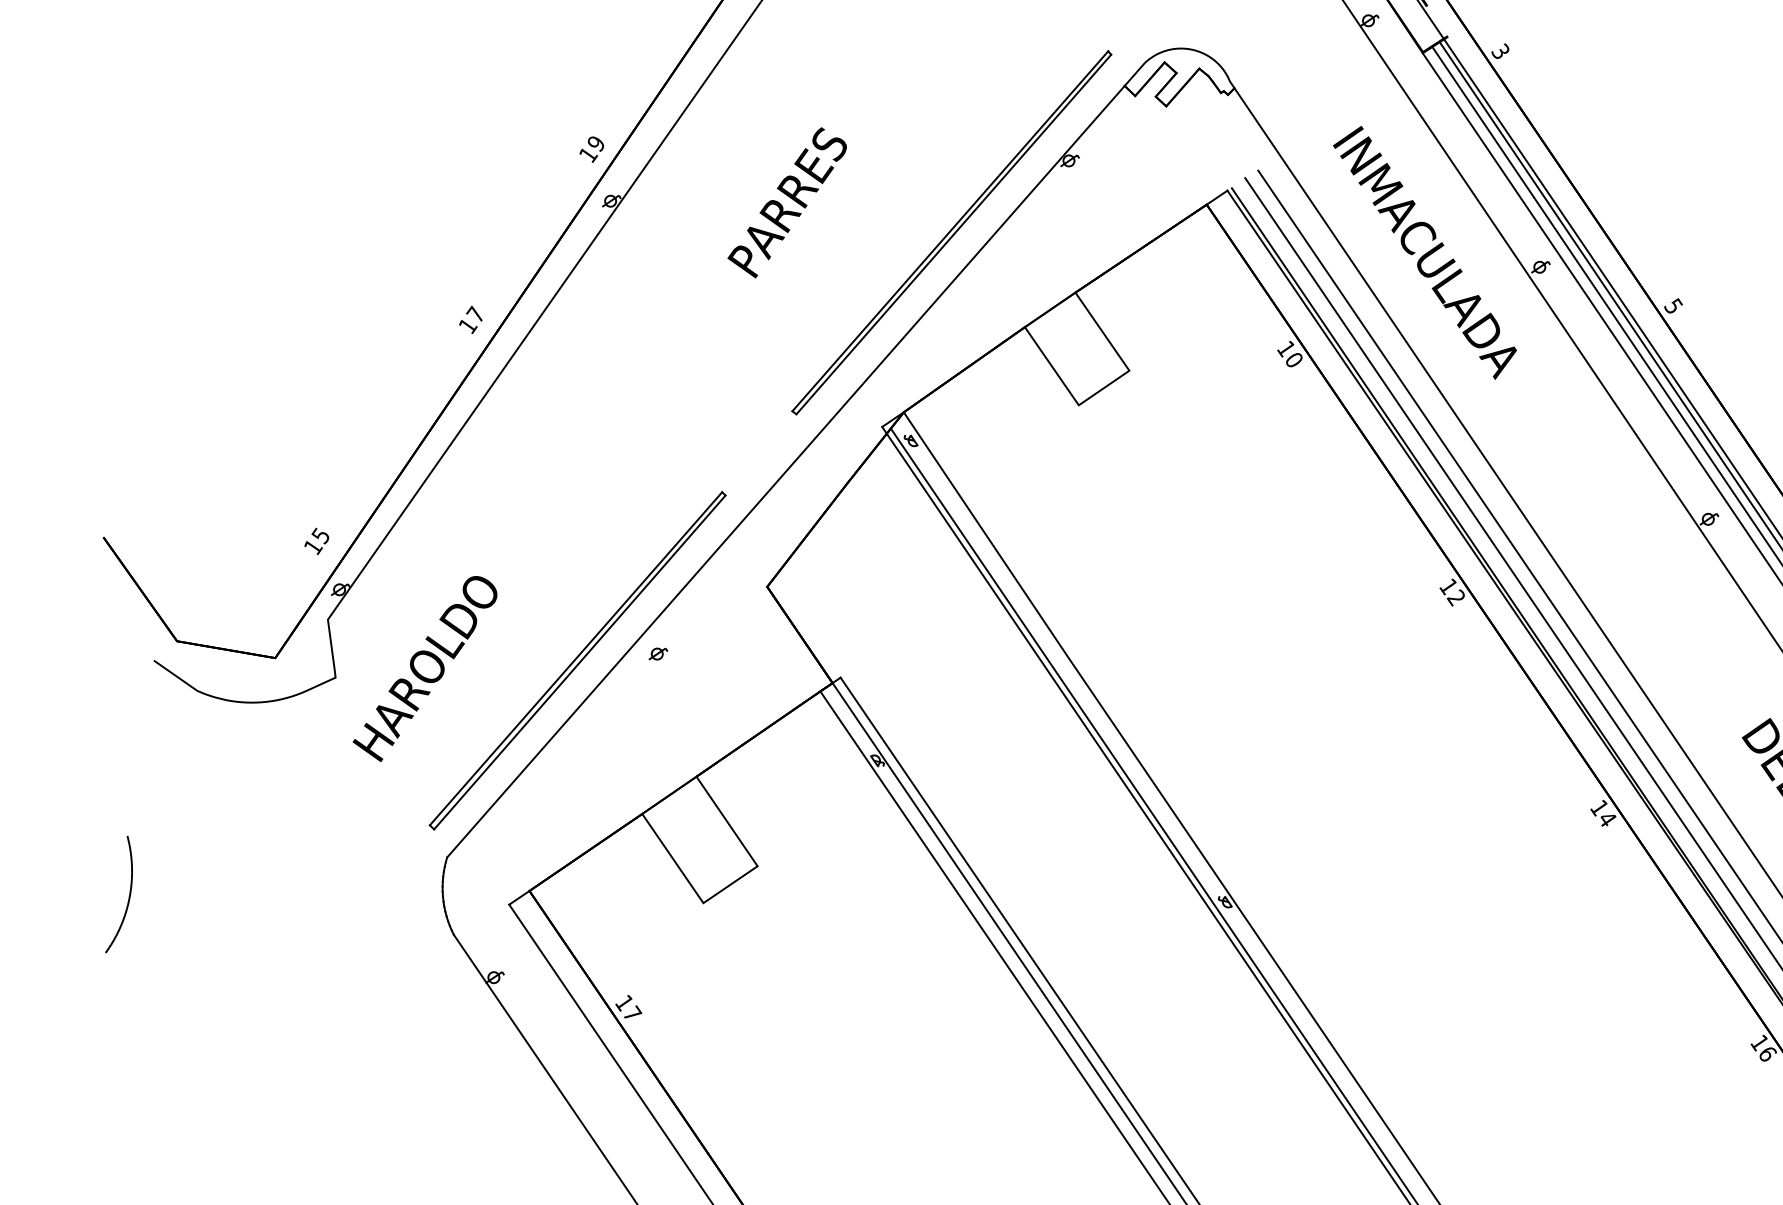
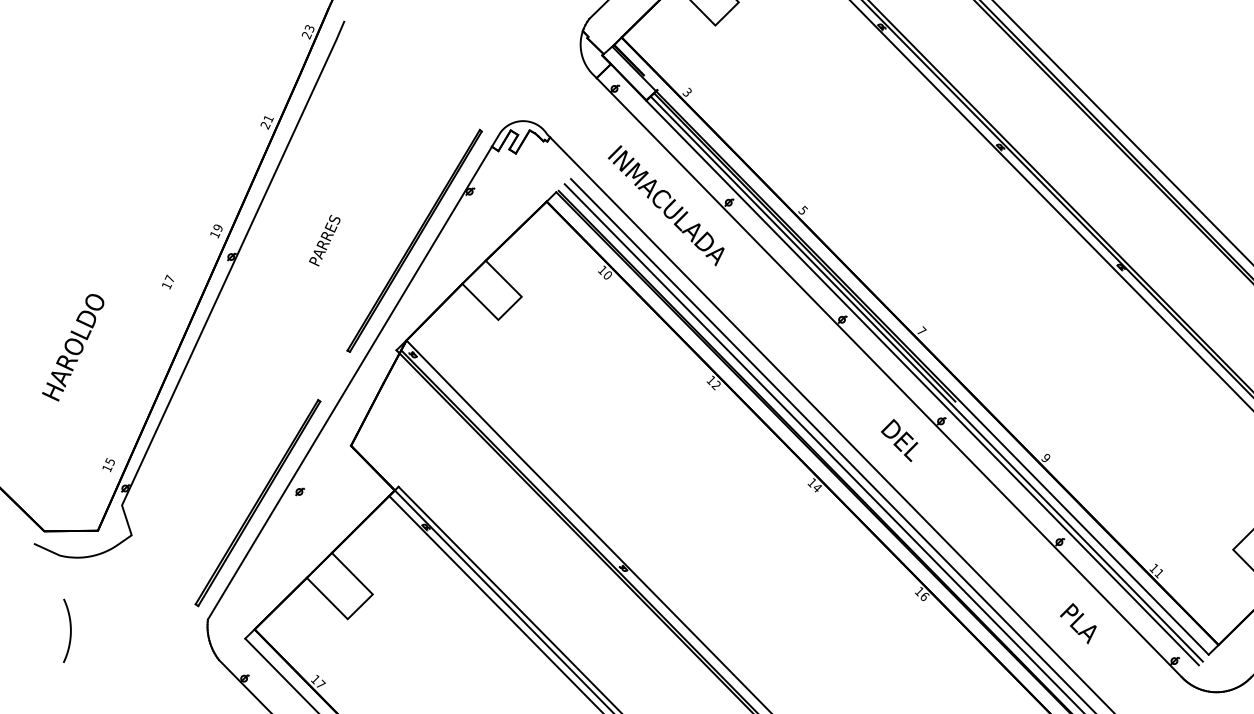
part: (786, 201) -> (324, 240), size x0.6
part: (470, 318) -> (167, 281), moved
part: (425, 667) -> (73, 347), moved
curve: (129, 895) -> (70, 630), moved

